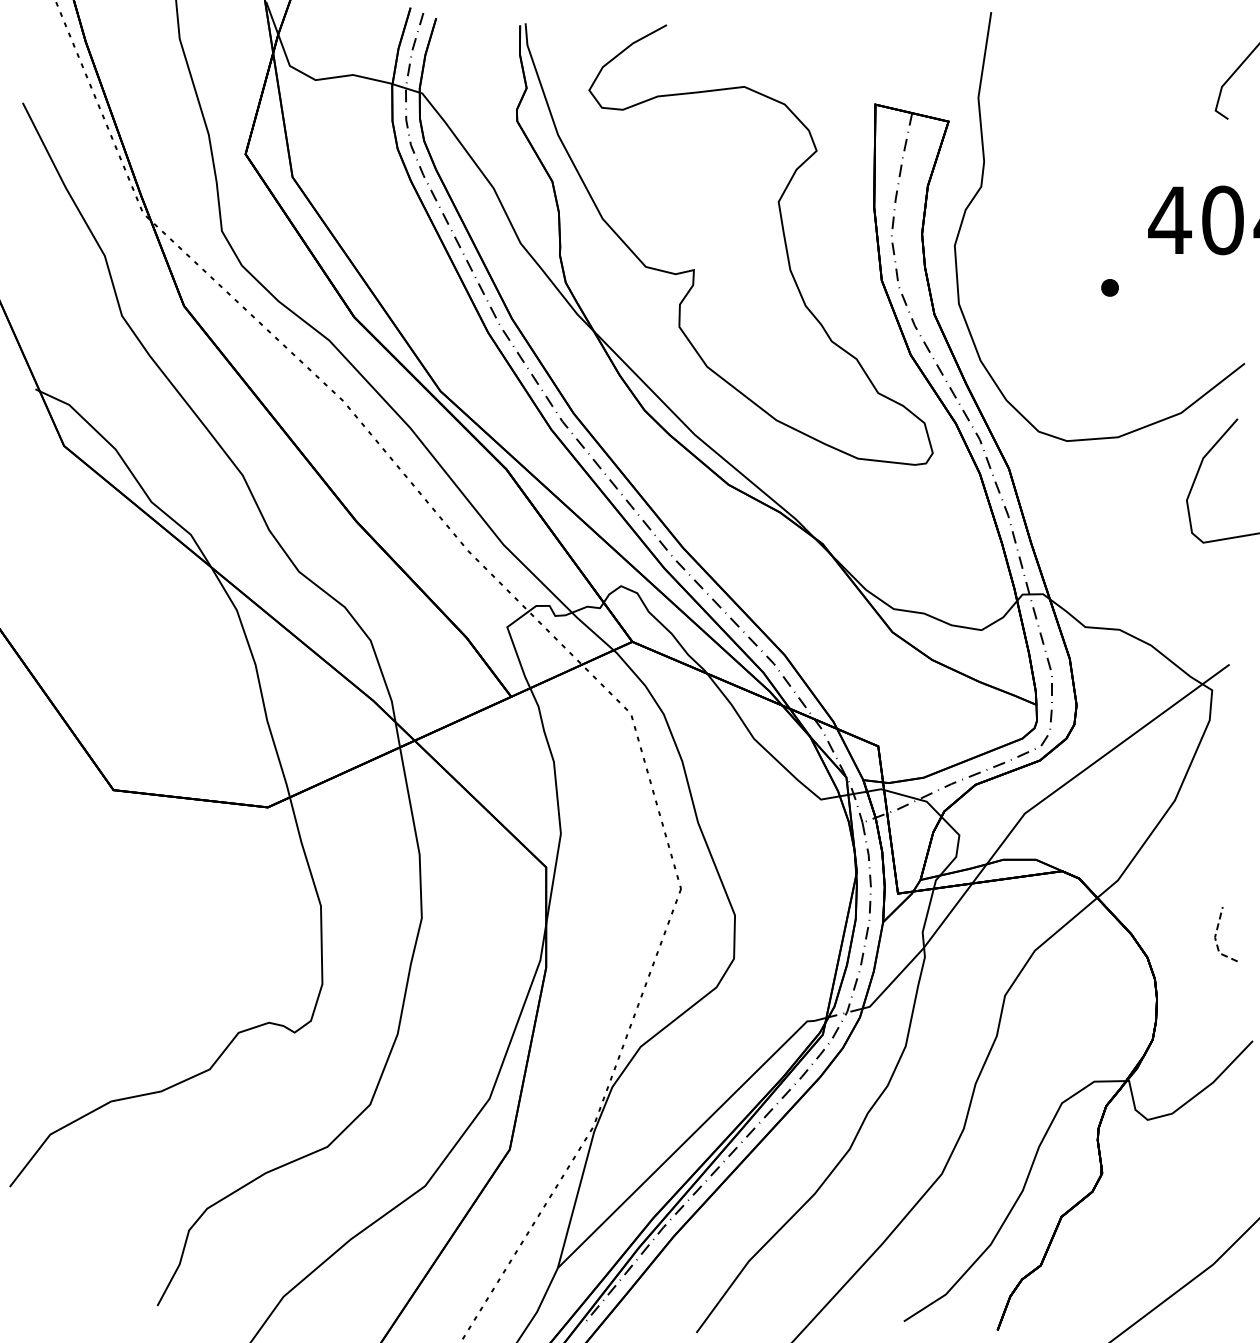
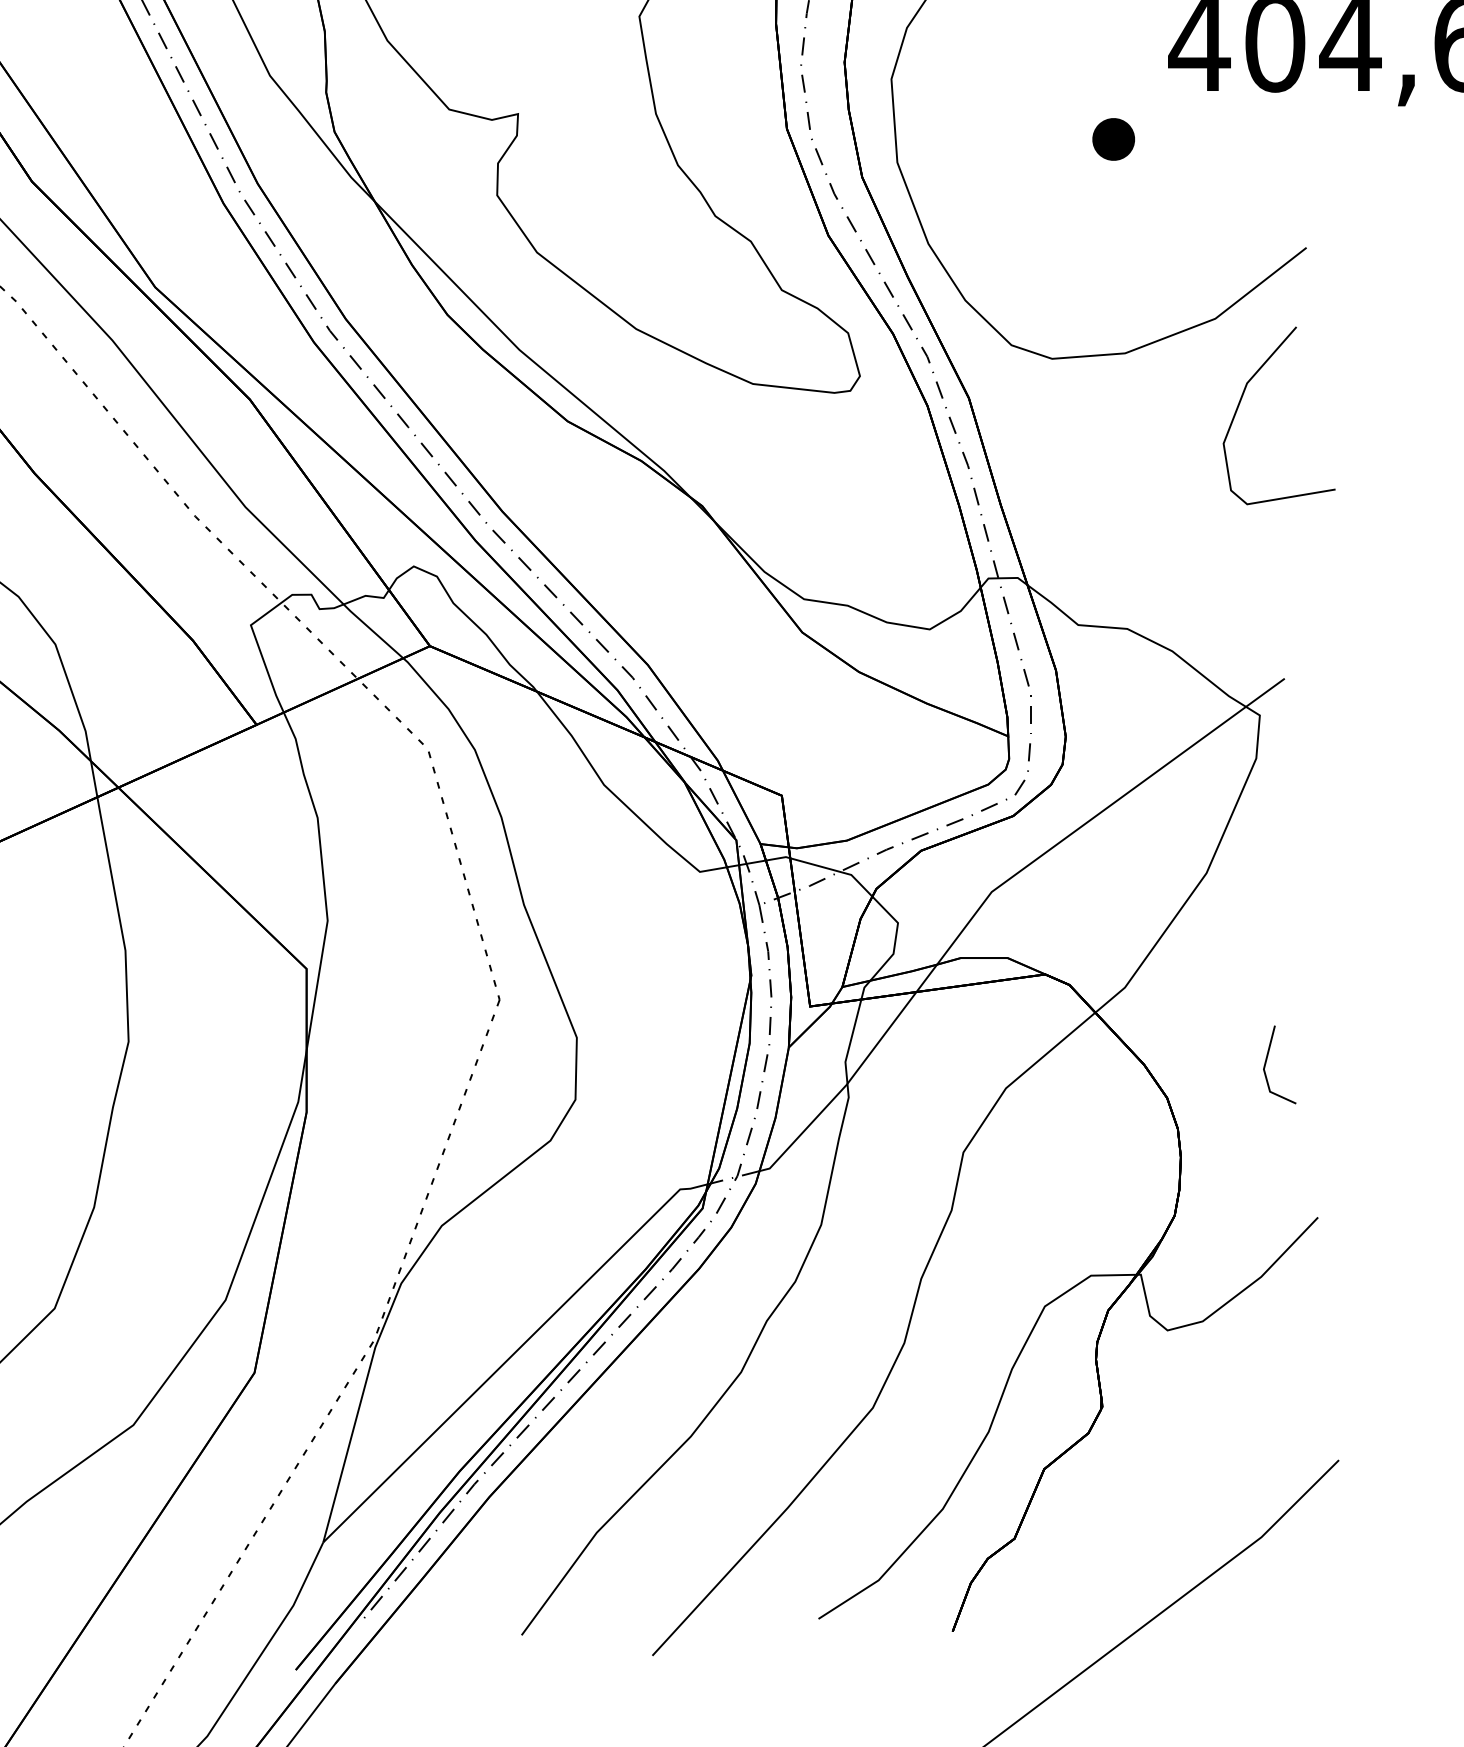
part: (1109, 287) -> (1112, 138), size x1.67
line: (1215, 940) -> (1264, 1073), dashed -> solid

